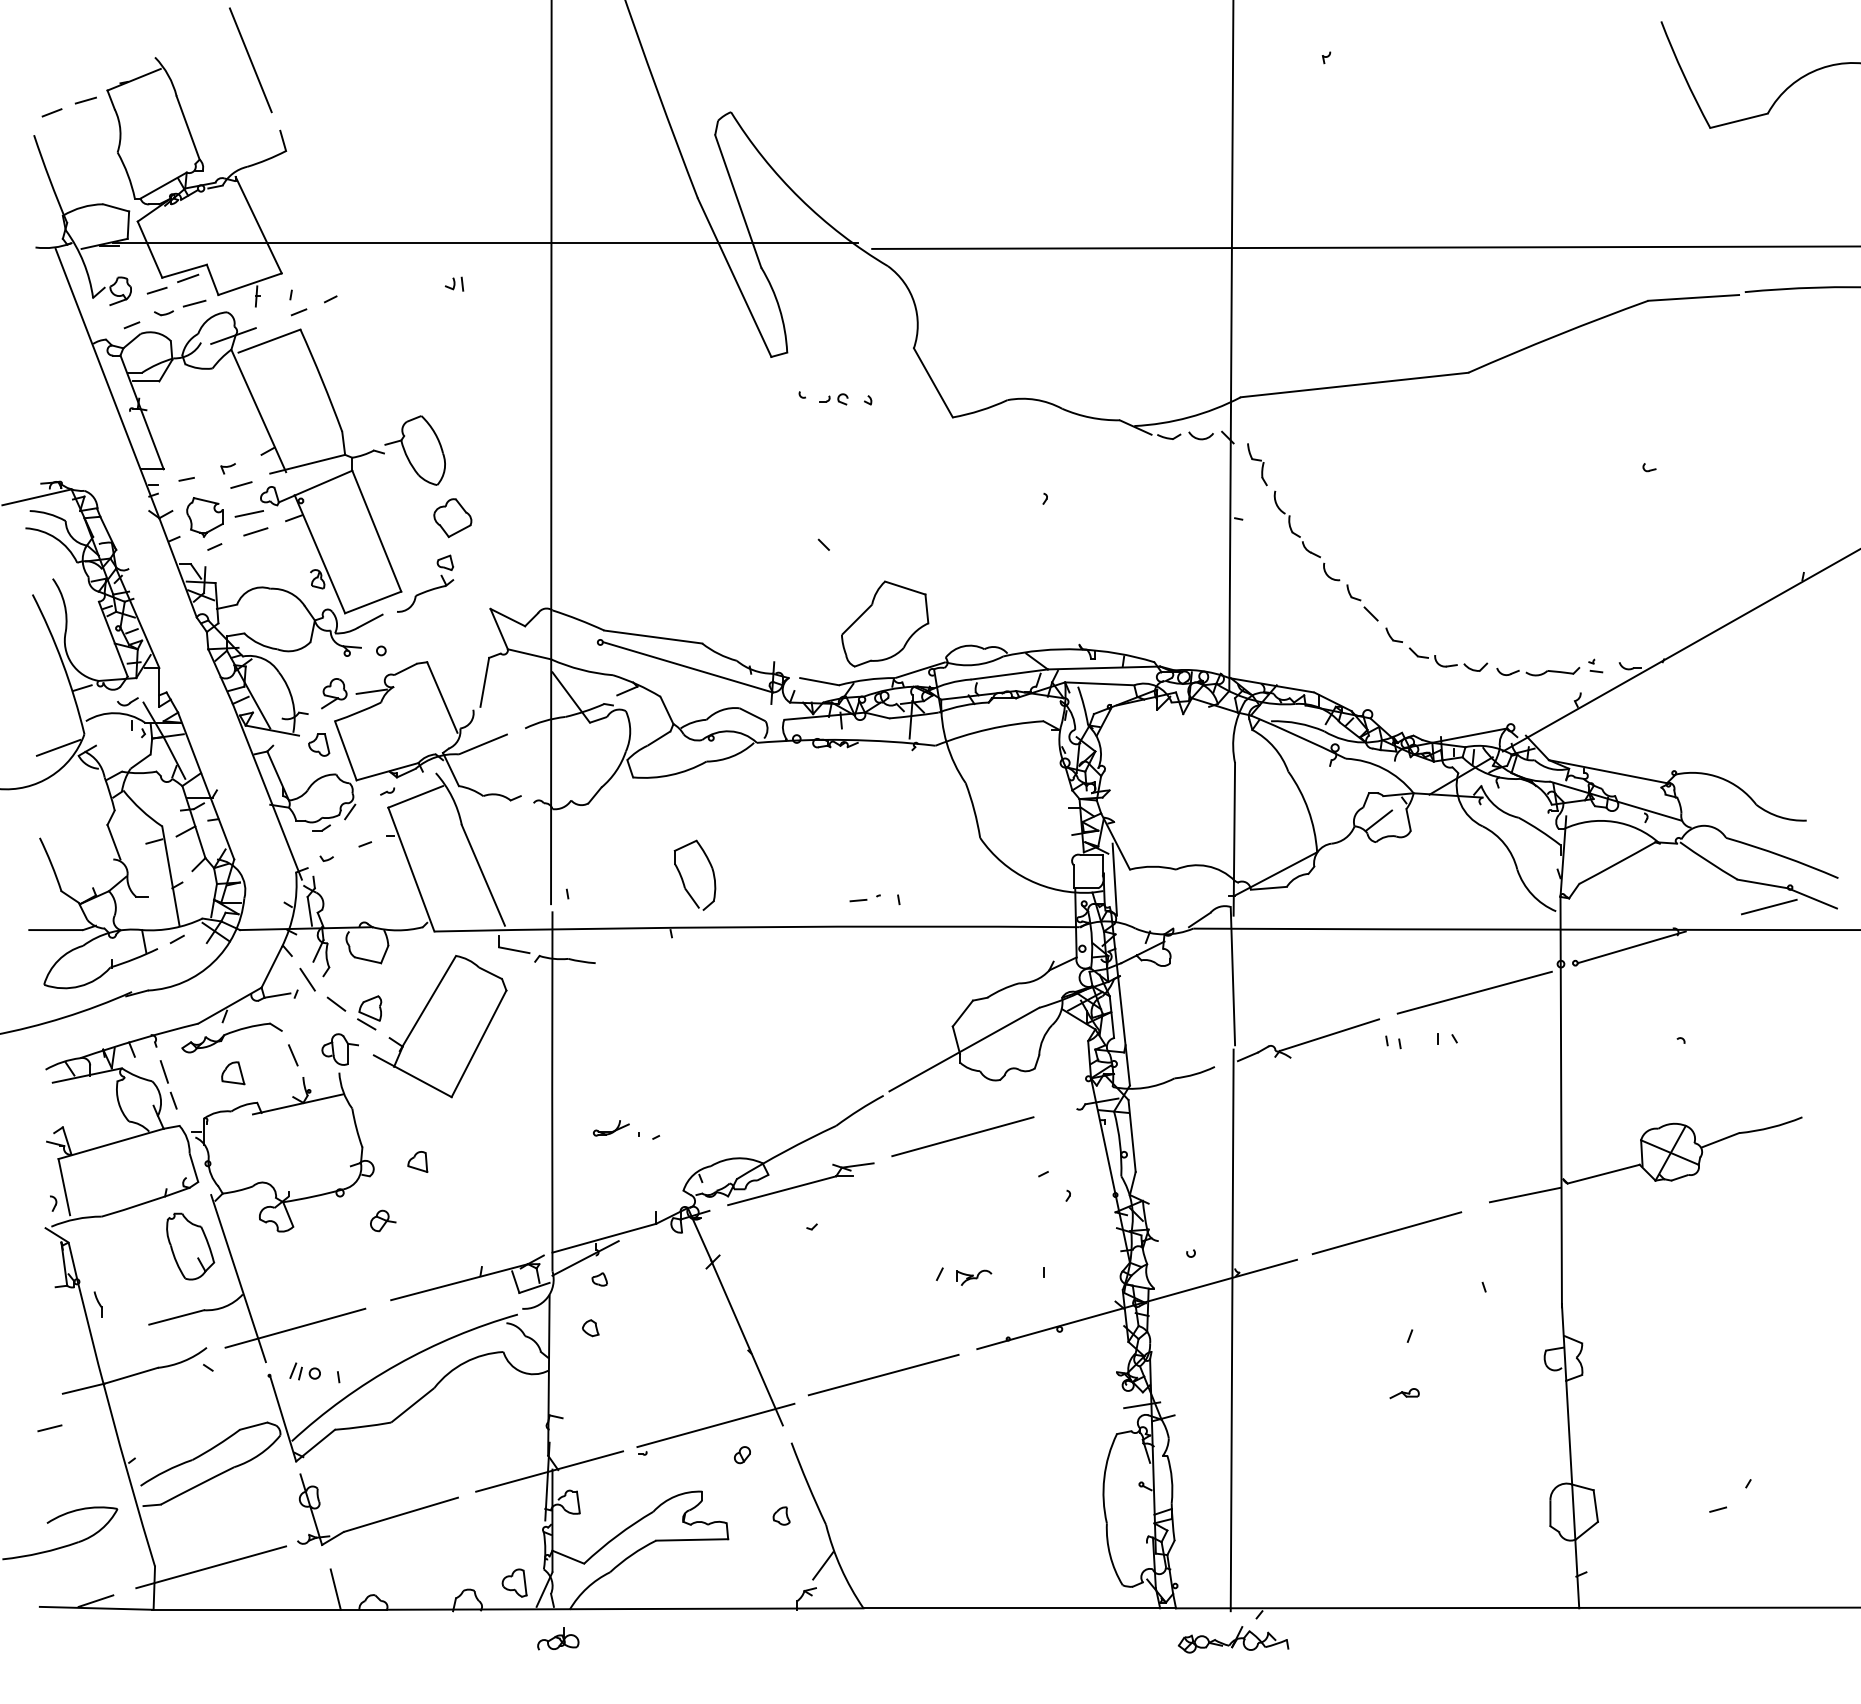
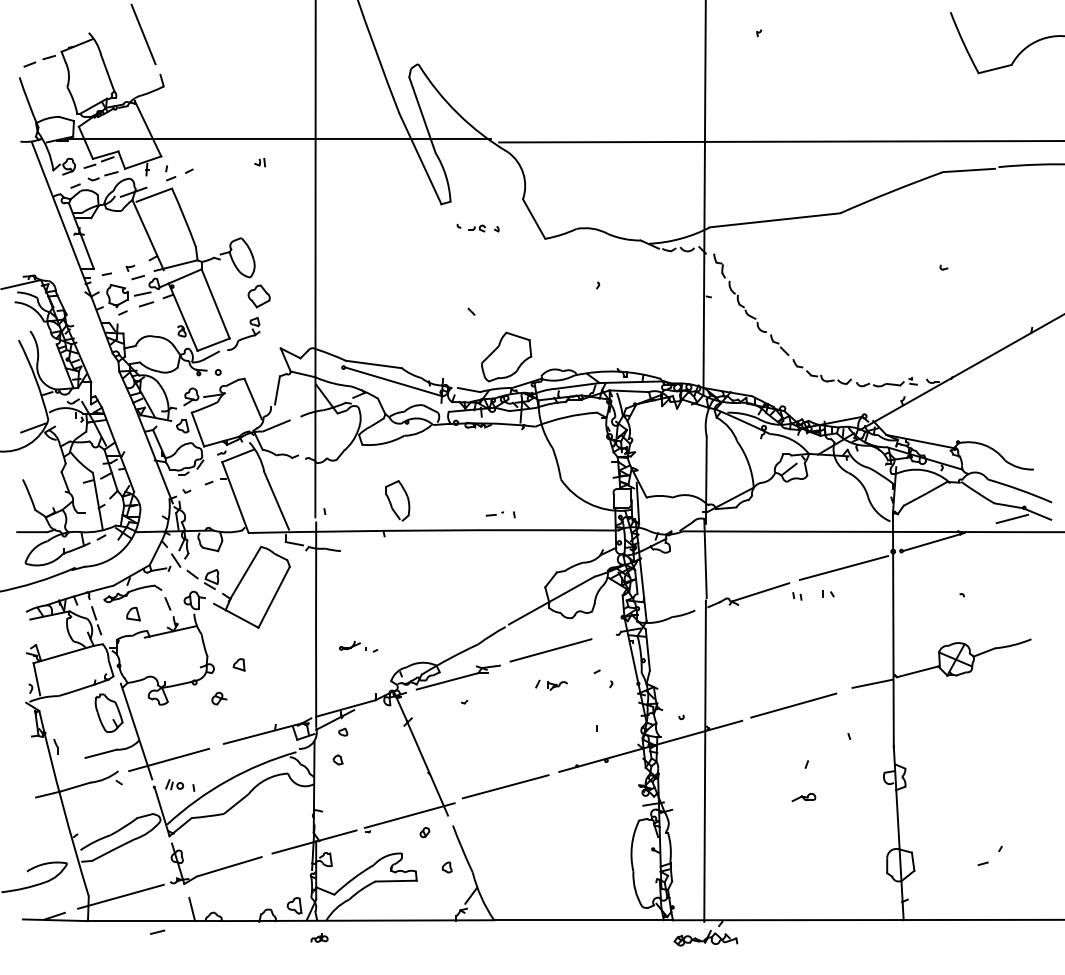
part: (963, 1274) -> (551, 684), moved
part: (1404, 1392) -> (803, 796), size x1.4
line: (49, 1426) -> (157, 931), moved
part: (558, 1638) -> (319, 937), size x0.7

